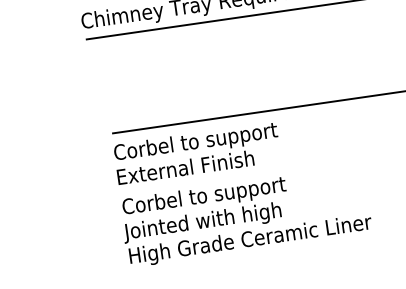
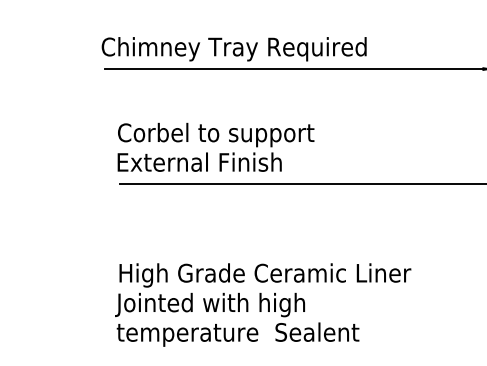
text: (196, 152) -> (215, 146), moved
text: (243, 191) -> (264, 275), Corbel to support -> High Grade Ceramic Liner
text: (250, 240) -> (263, 334), High Grade Ceramic Liner -> temperature  Sealent

